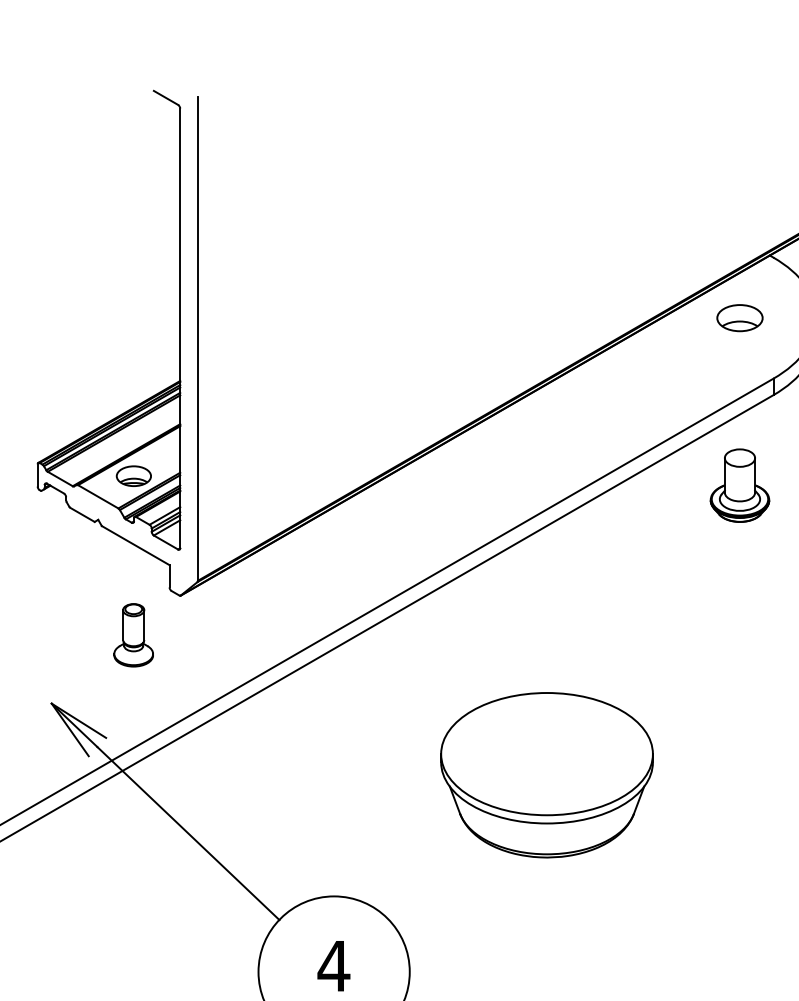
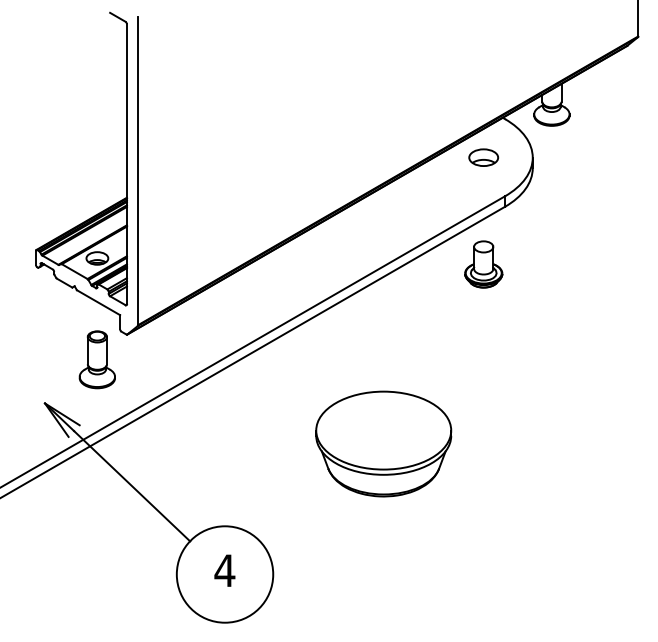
part: (132, 634) -> (96, 359), size x1.43
part: (546, 774) -> (383, 443), moved

